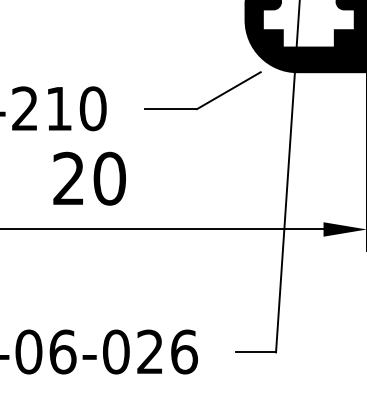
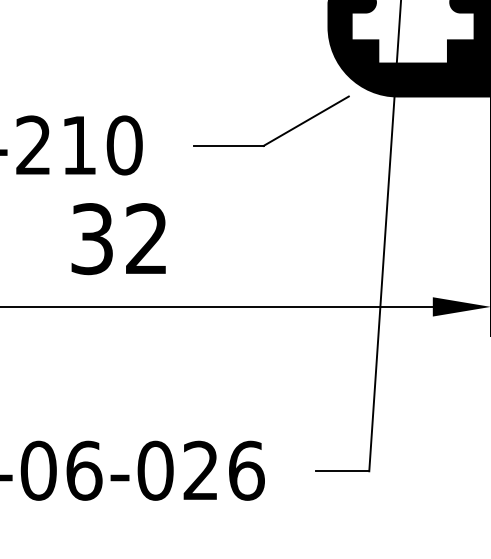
text: (89, 178) -> (119, 238), 20 -> 32

